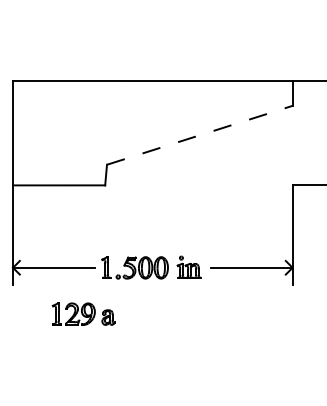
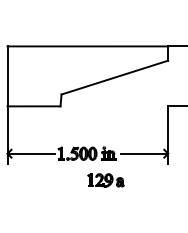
line: (199, 135) -> (114, 77), dashed -> solid
part: (82, 314) -> (105, 180), moved

